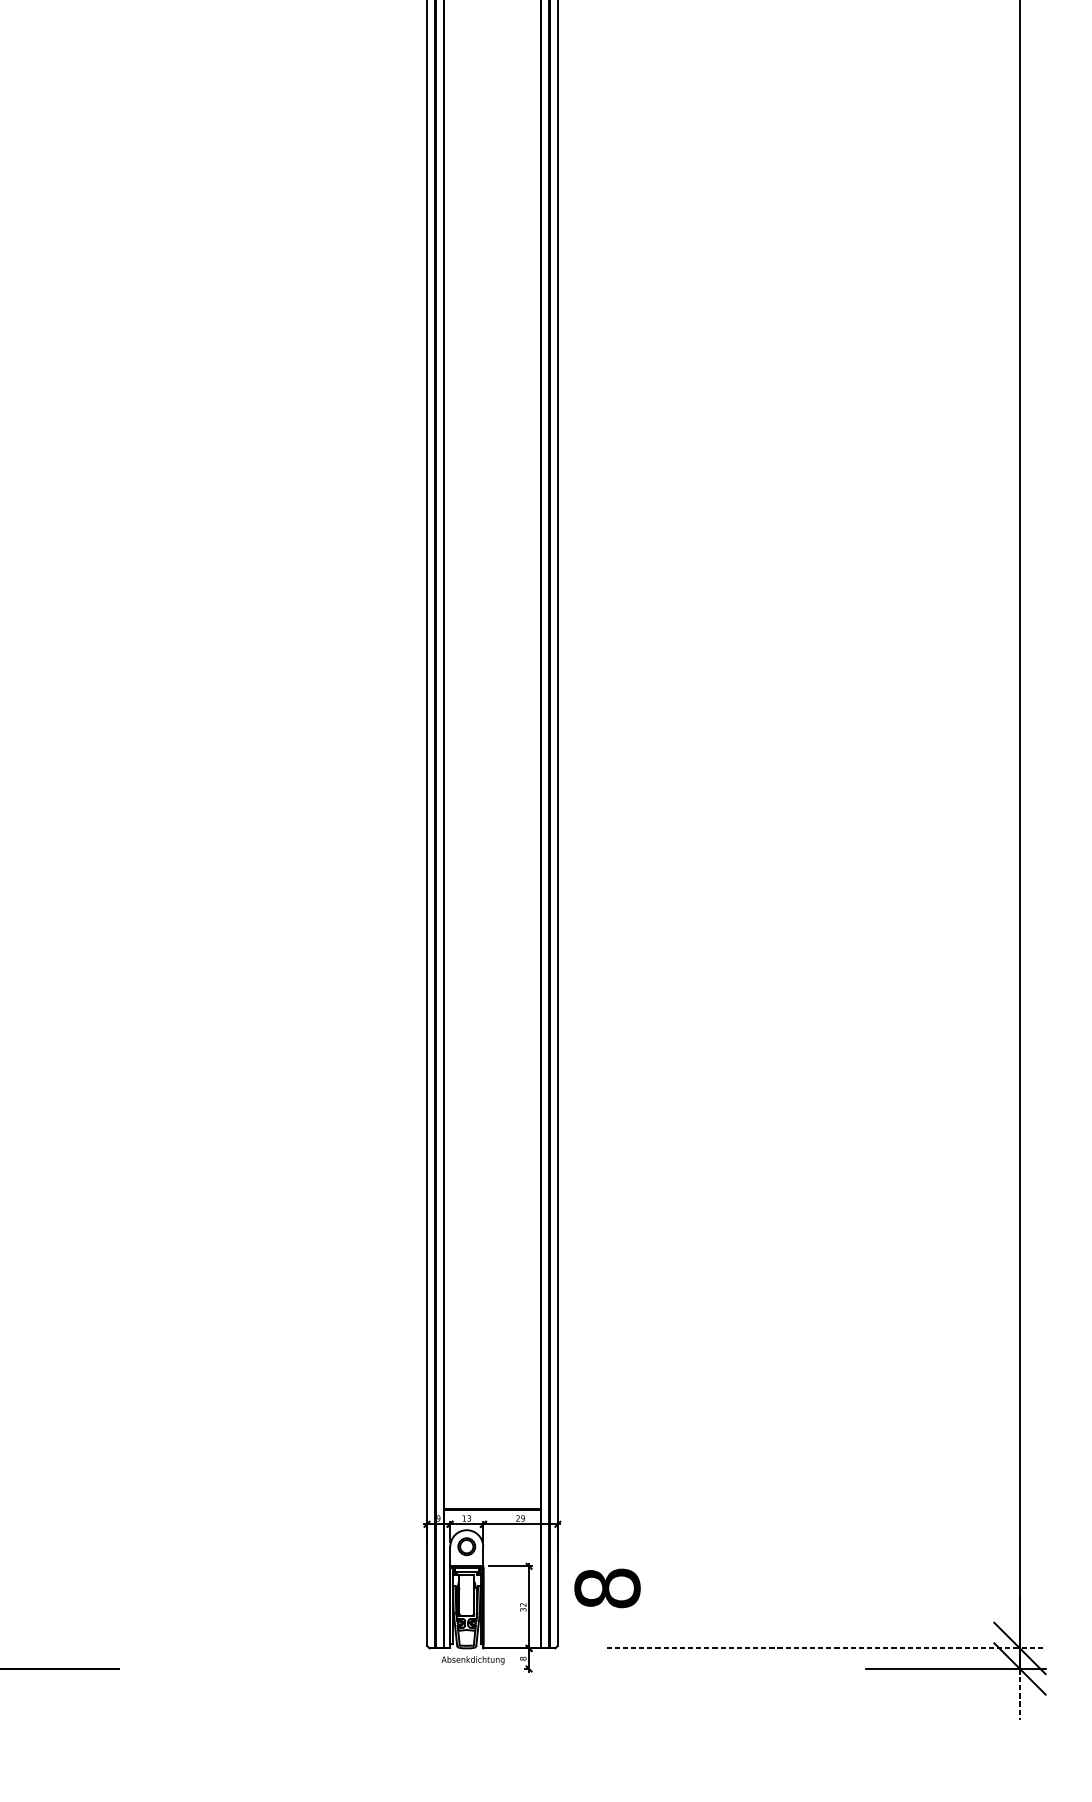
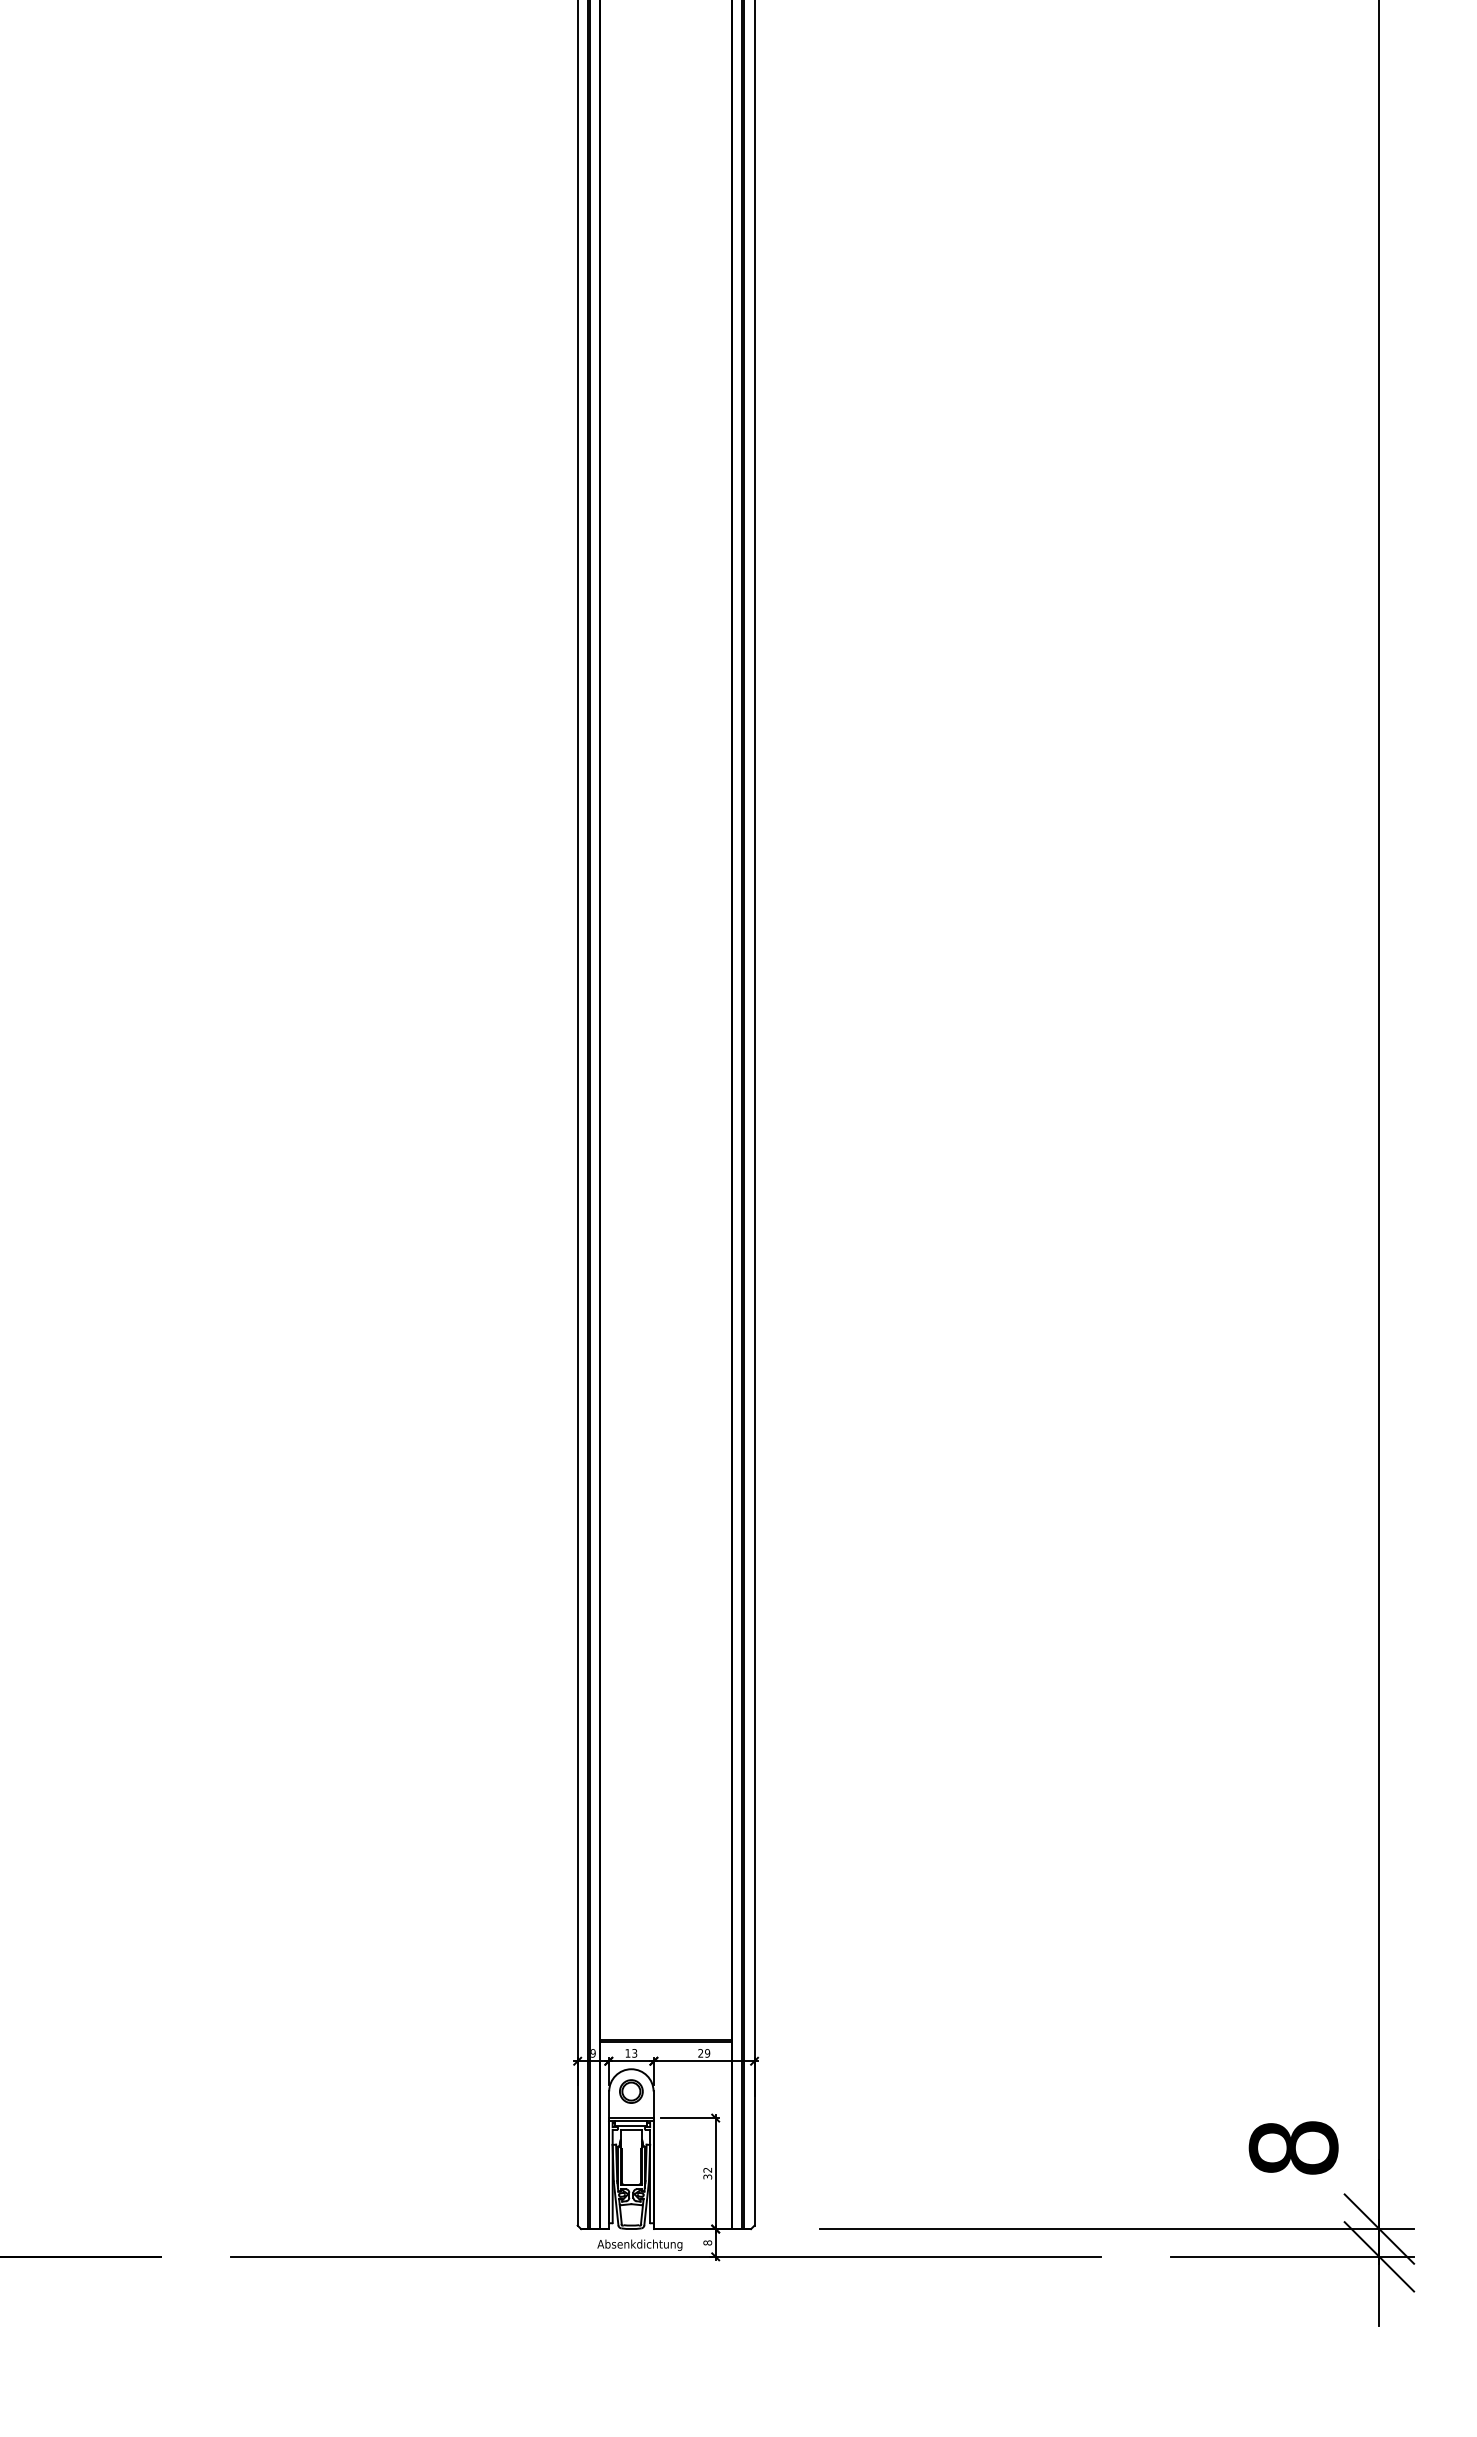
text: (607, 1588) -> (1293, 2147), moved
line: (826, 1648) -> (1117, 2229), dashed -> solid
line: (492, 1668) -> (665, 2256), added
line: (1020, 1694) -> (1379, 2291), dashed -> solid

